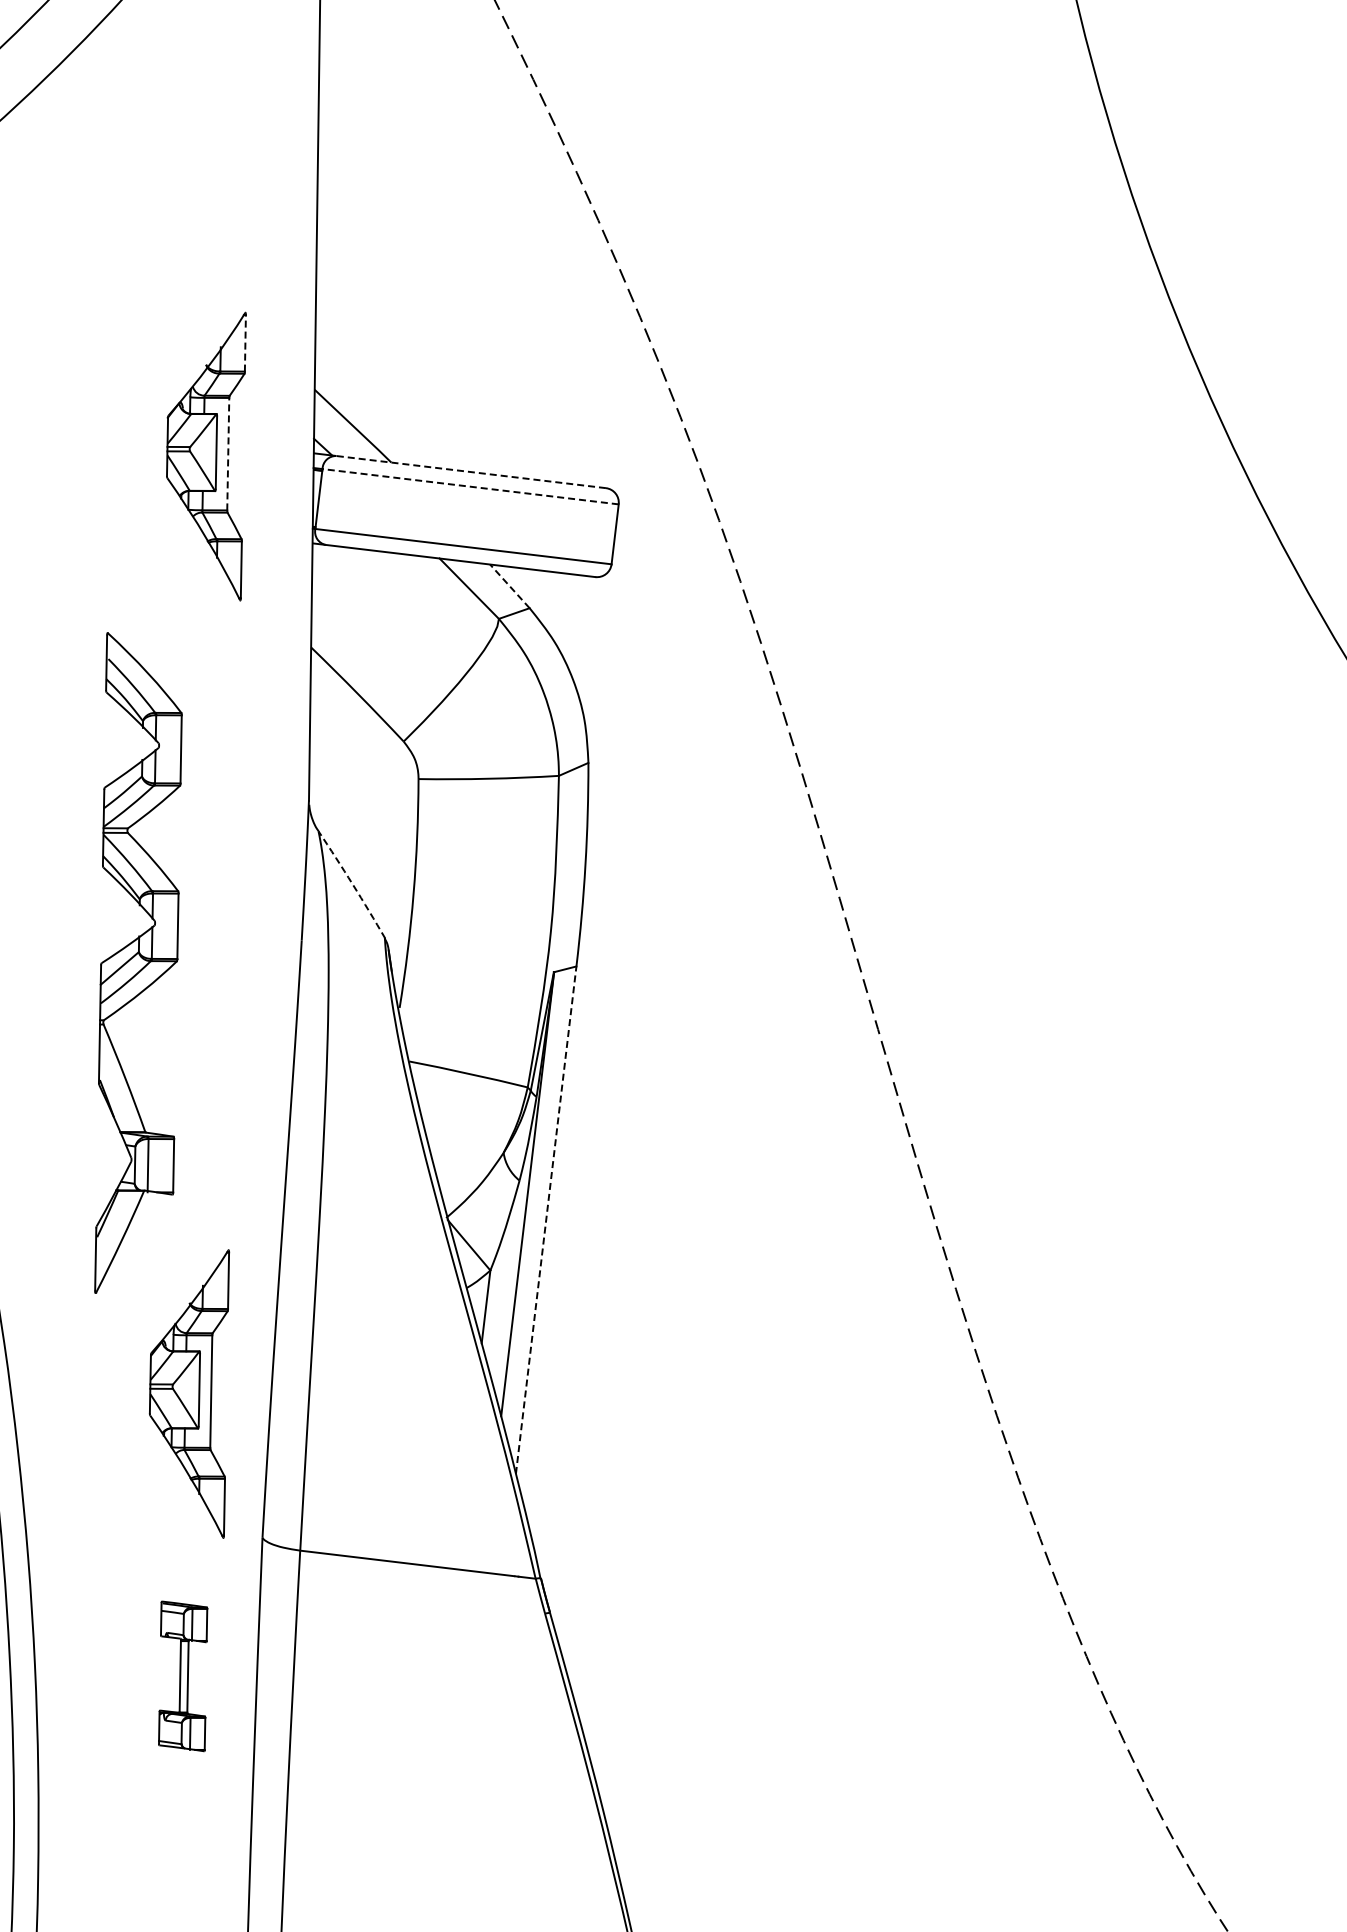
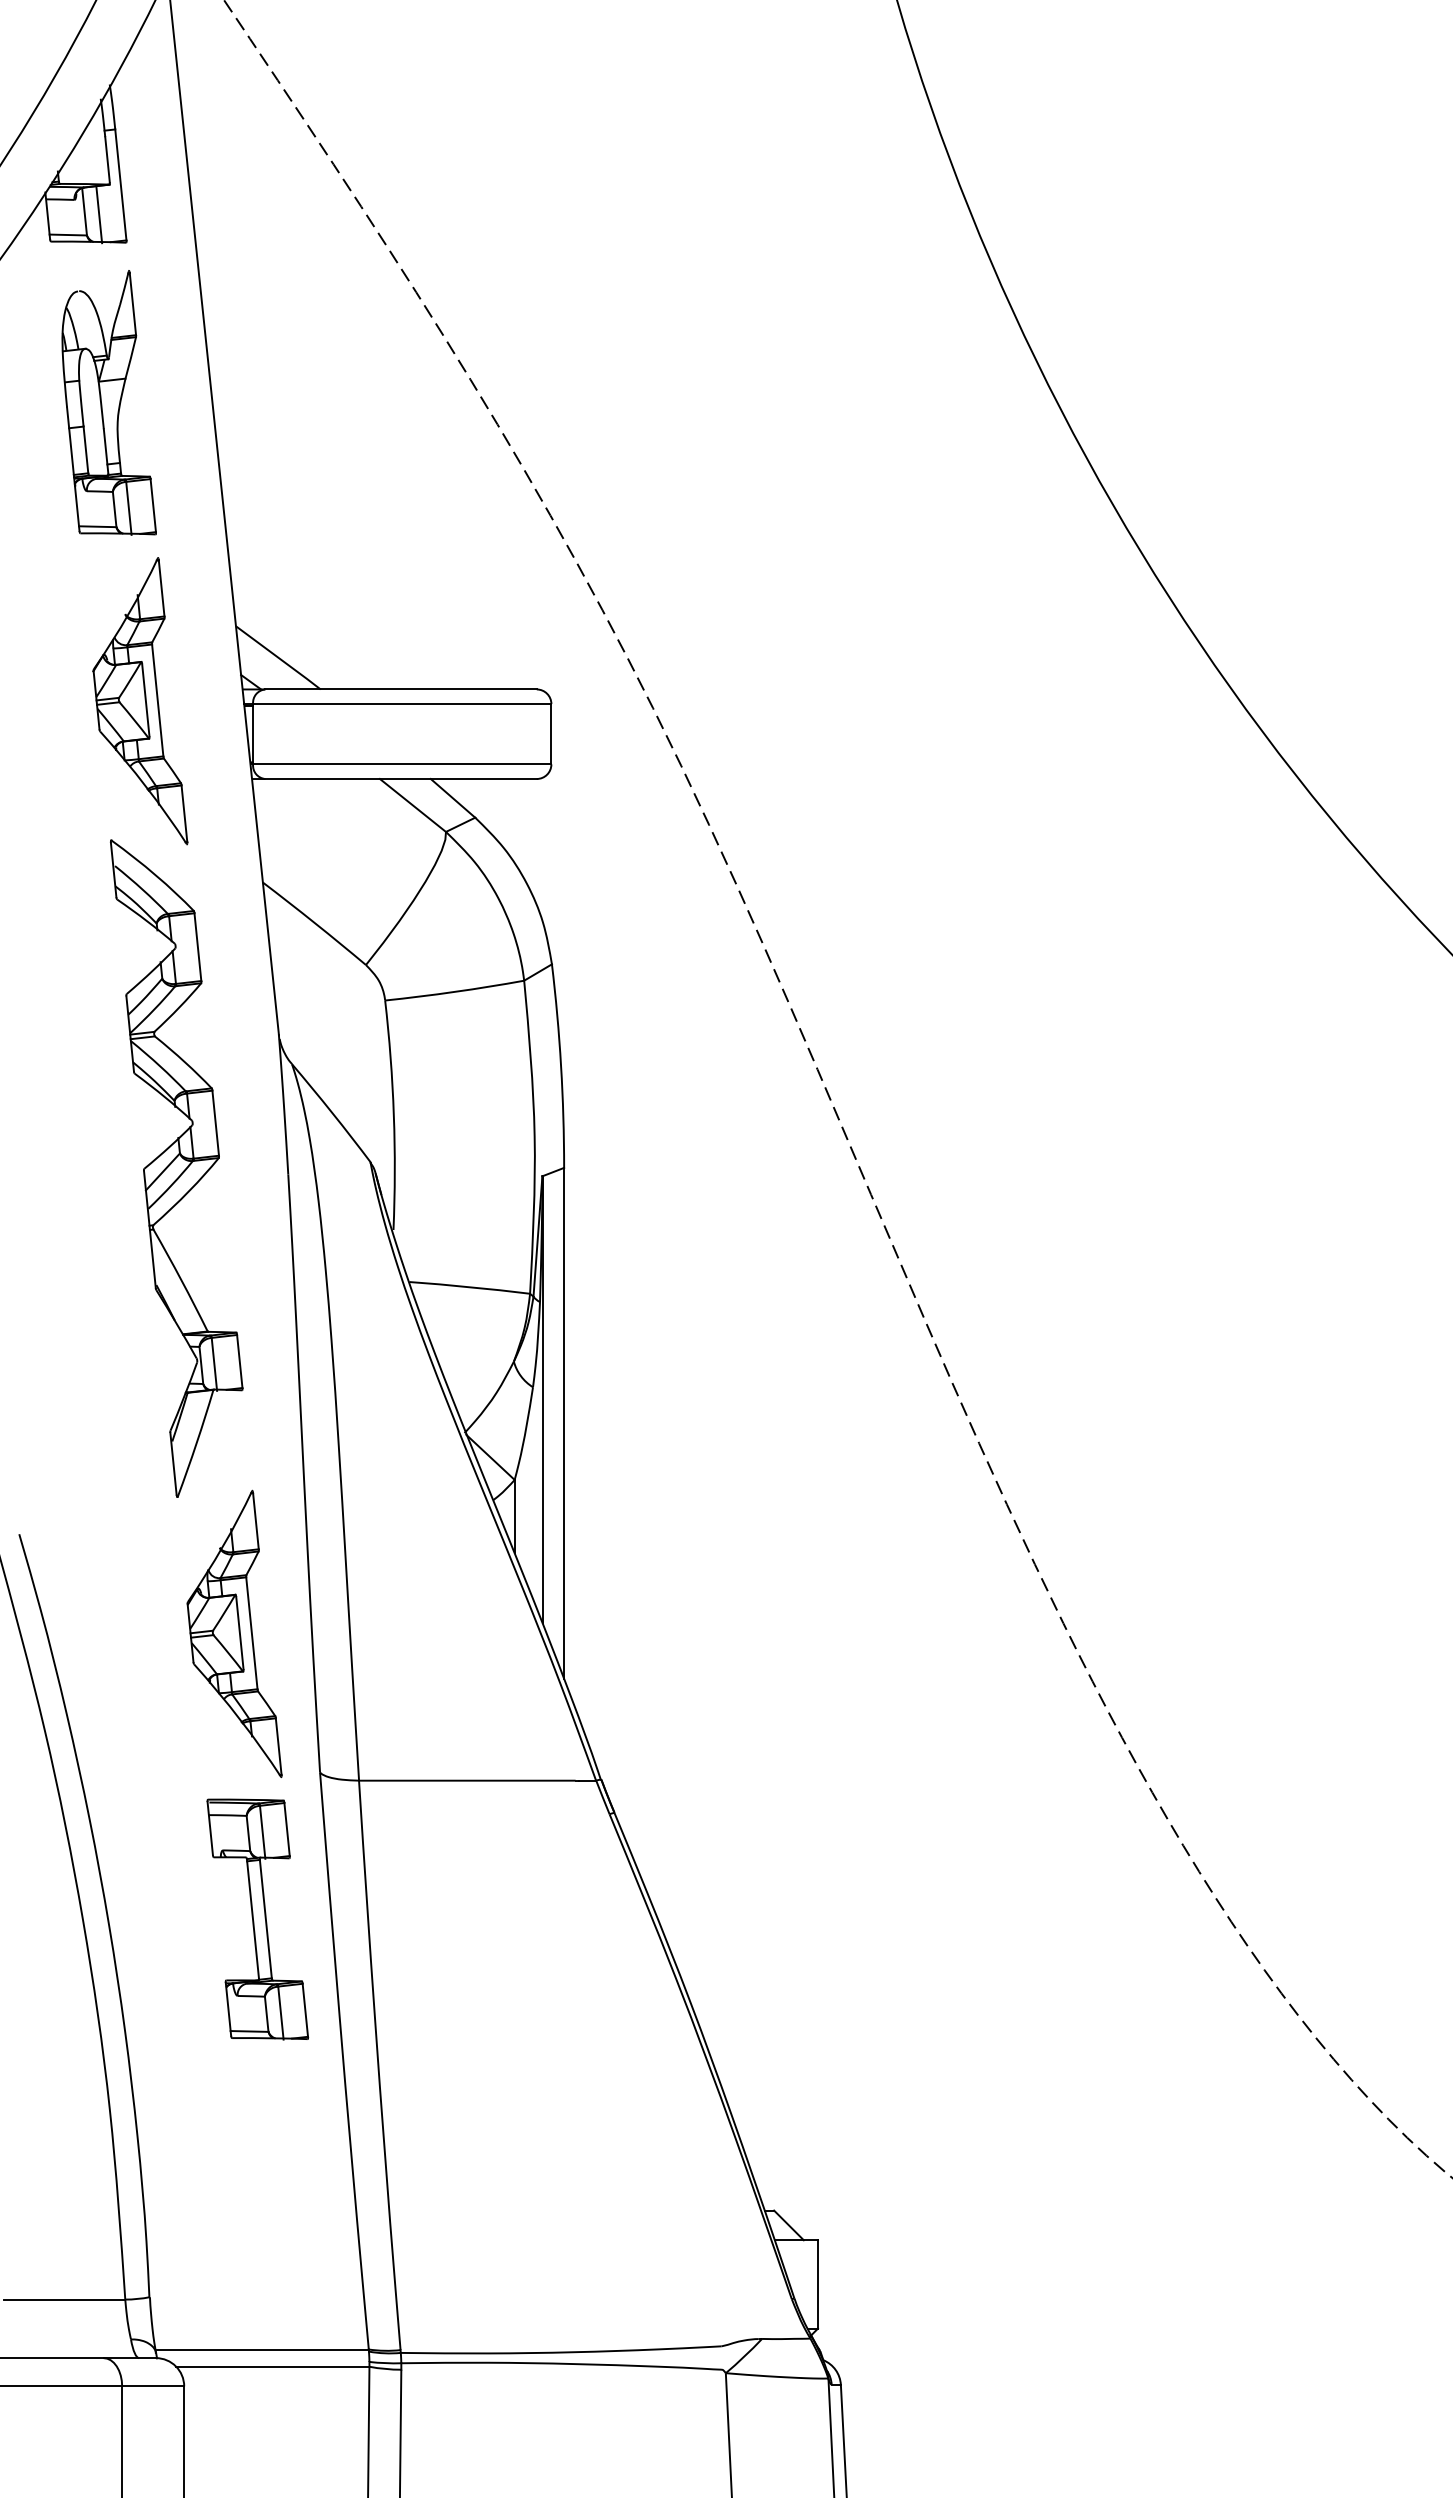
part: (214, 152) -> (108, 402), added
line: (245, 342) -> (161, 587), dashed -> solid
line: (228, 453) -> (157, 699), dashed -> solid
line: (471, 472) -> (401, 689), dashed -> solid
line: (469, 487) -> (401, 704), dashed -> solid
line: (509, 586) -> (452, 798), dashed -> solid
arc: (353, 884) -> (332, 1112), dashed -> solid
part: (133, 966) -> (176, 1168), moved
line: (546, 1220) -> (564, 1423), dashed -> solid
part: (182, 1676) -> (257, 1919), size x1.67

